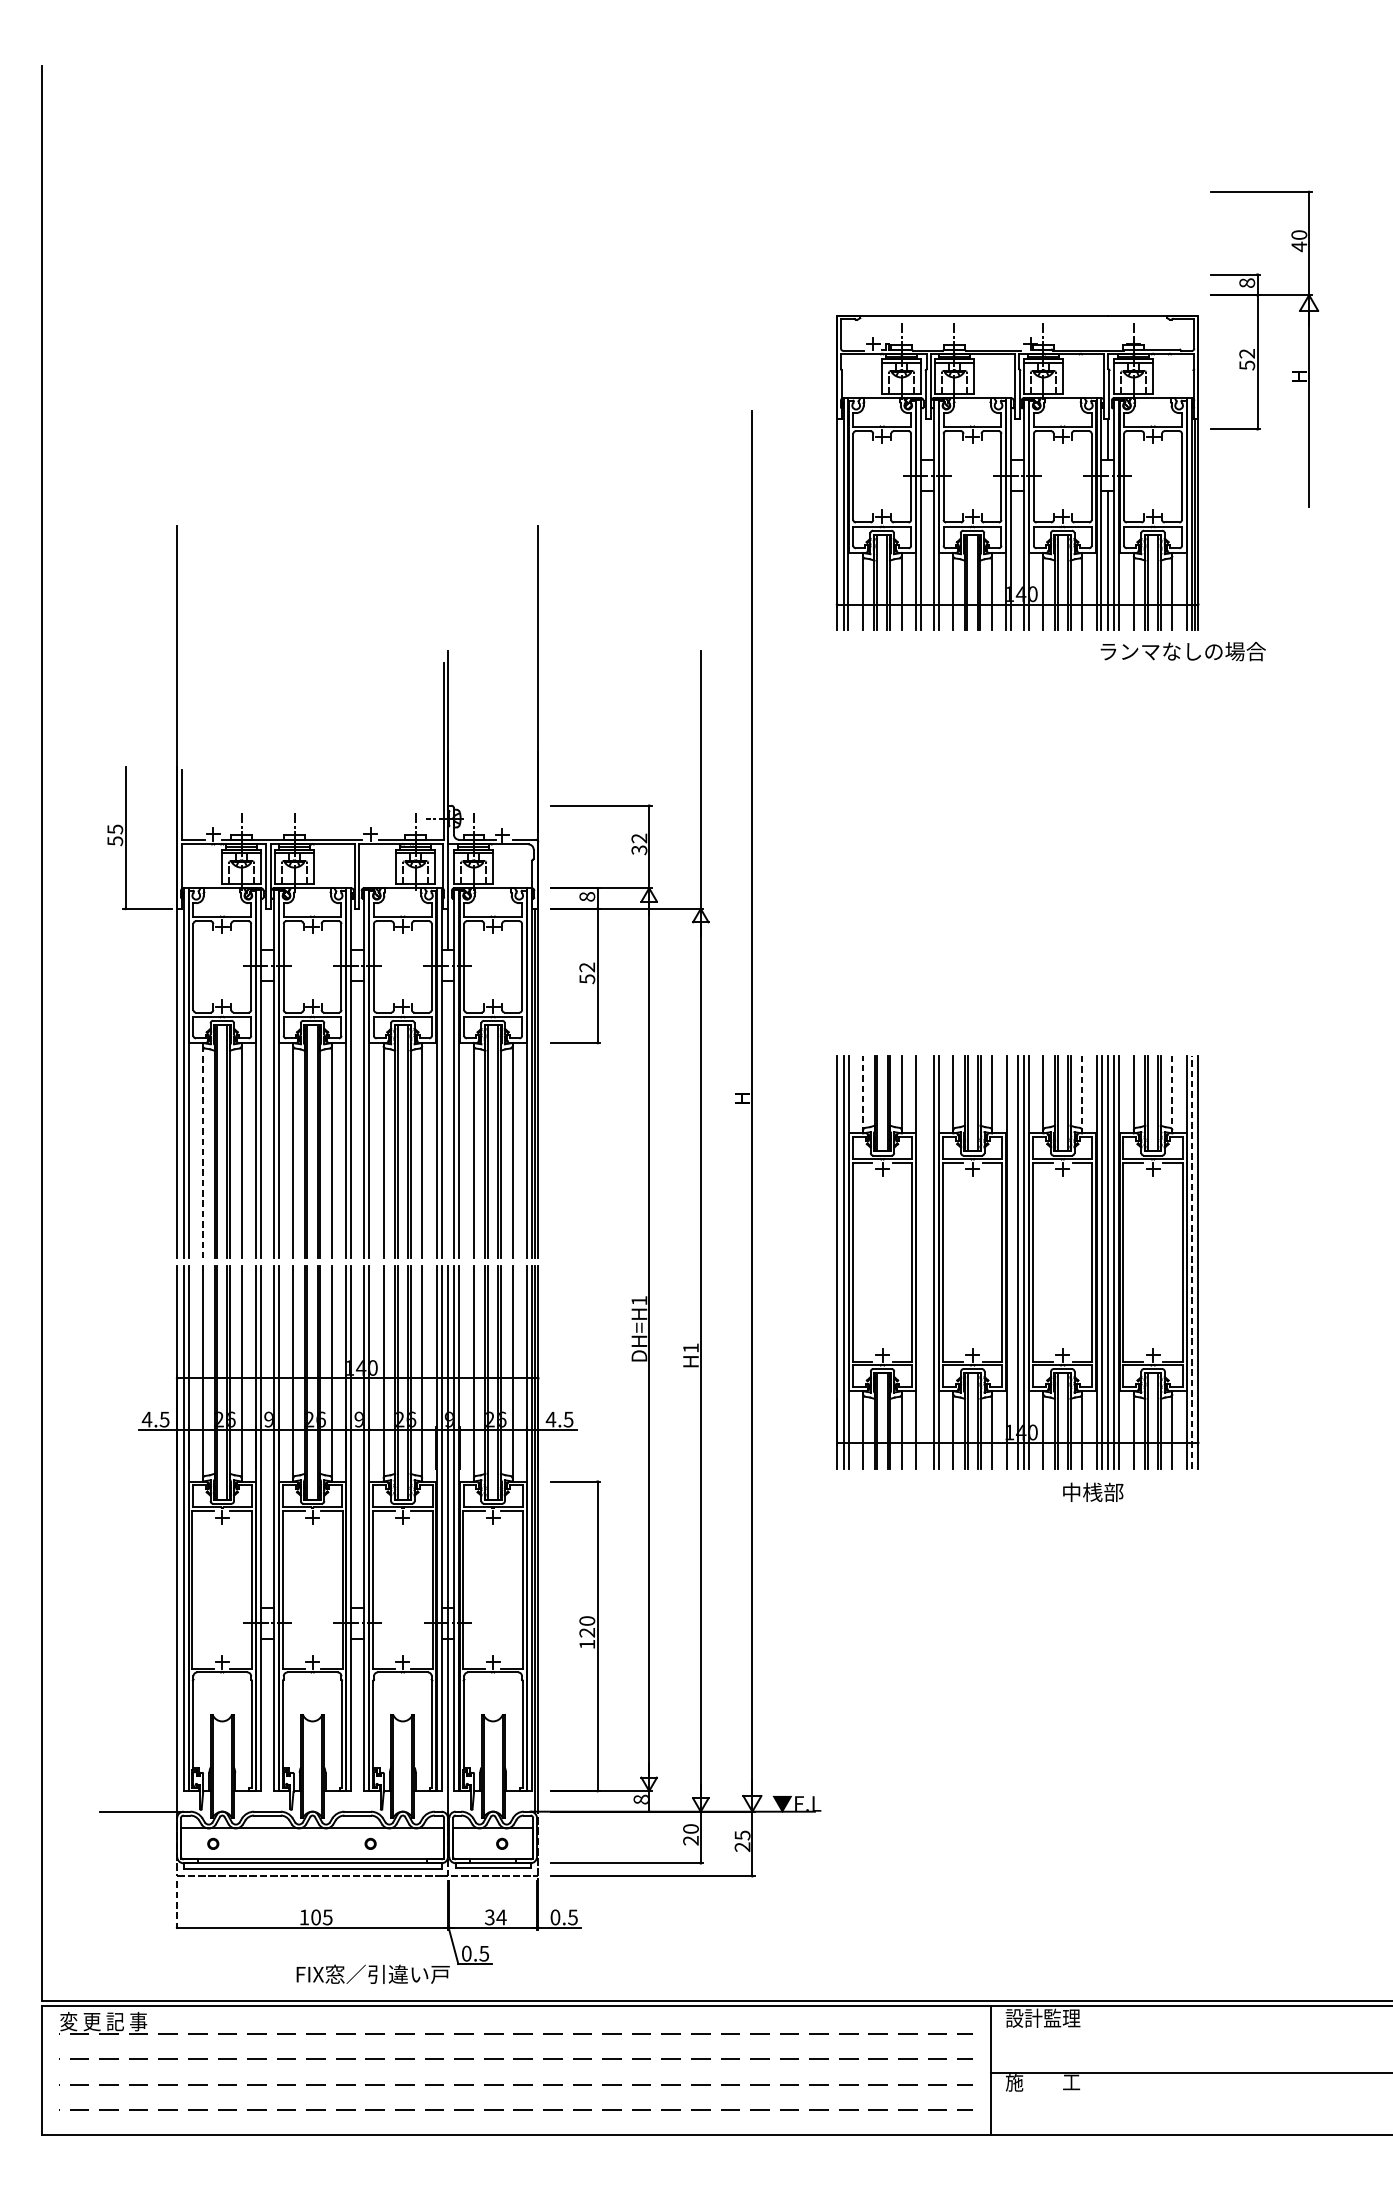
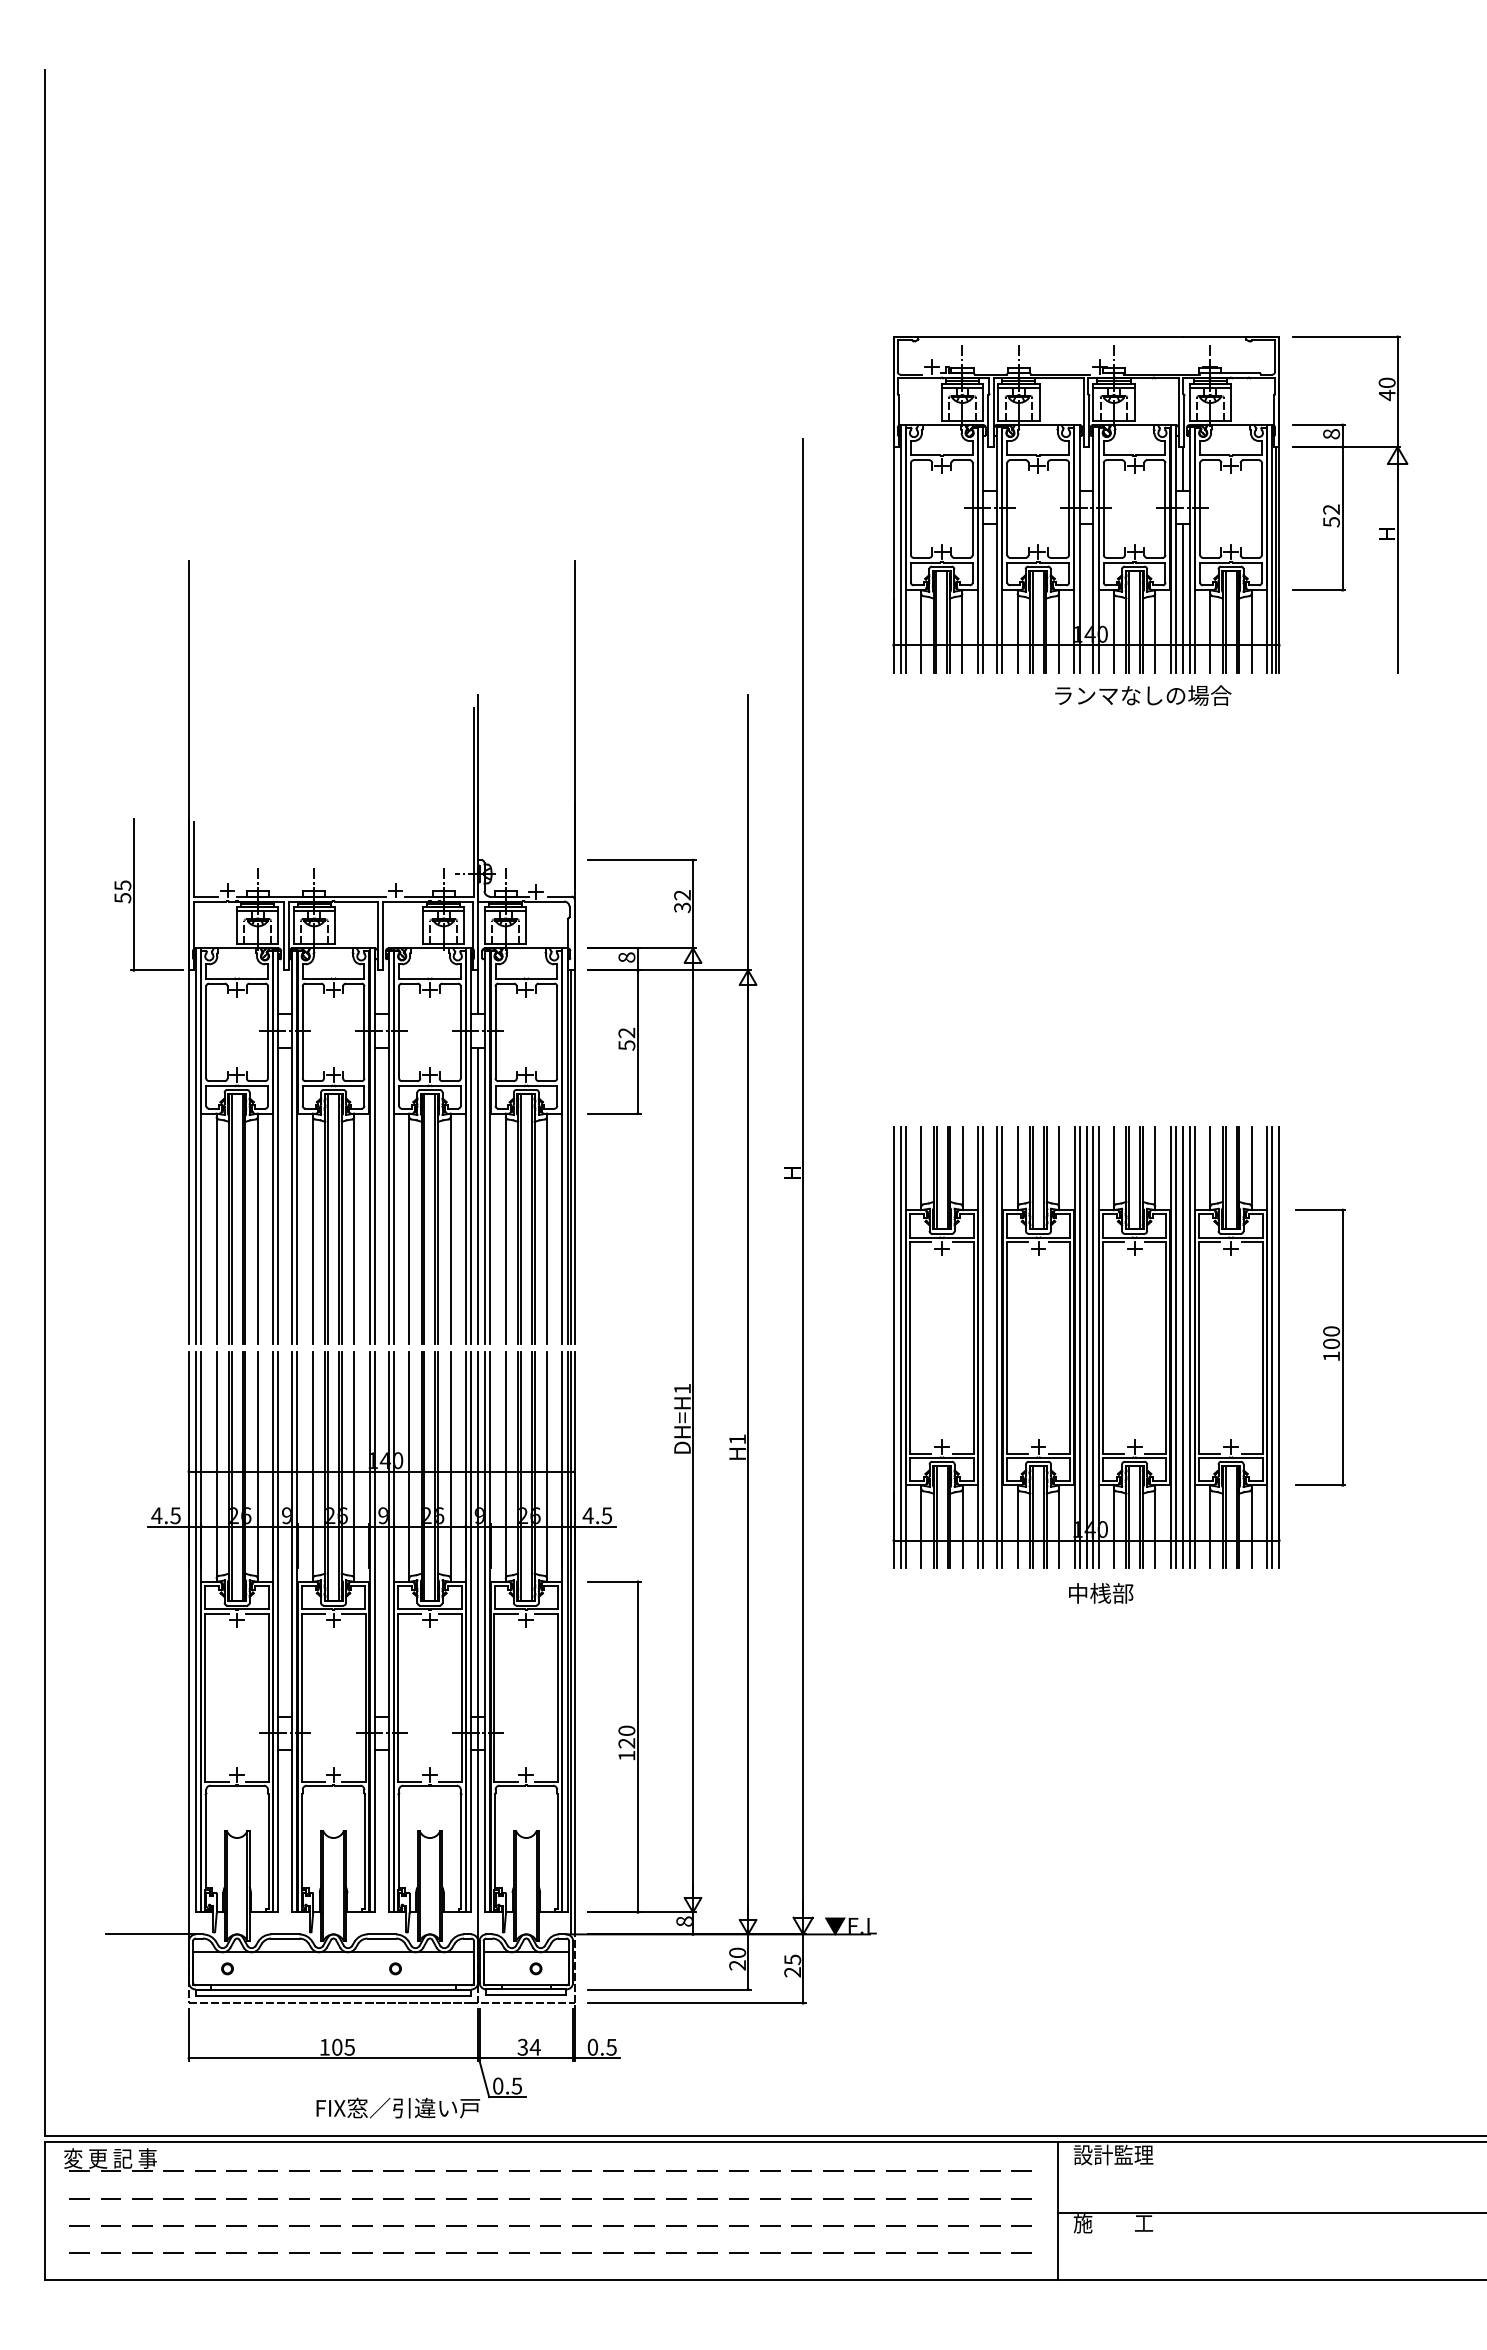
part: (1258, 348) -> (1343, 504), moved
text: (1183, 651) -> (1143, 695), moved
line: (863, 1094) -> (921, 1168), dashed -> solid
line: (1082, 1095) -> (1155, 1169), dashed -> solid
line: (1172, 1095) -> (1251, 1169), dashed -> solid
line: (448, 1119) -> (478, 1195), added
line: (202, 1150) -> (216, 1228), dashed -> solid
line: (921, 1262) -> (983, 1347), added
line: (1011, 1262) -> (1079, 1347), added
line: (1191, 1262) -> (1272, 1347), dashed -> solid
part: (1236, 1262) -> (1320, 1347), added
text: (1093, 1492) -> (1101, 1593), moved
line: (176, 1906) -> (188, 2035), dashed -> solid

